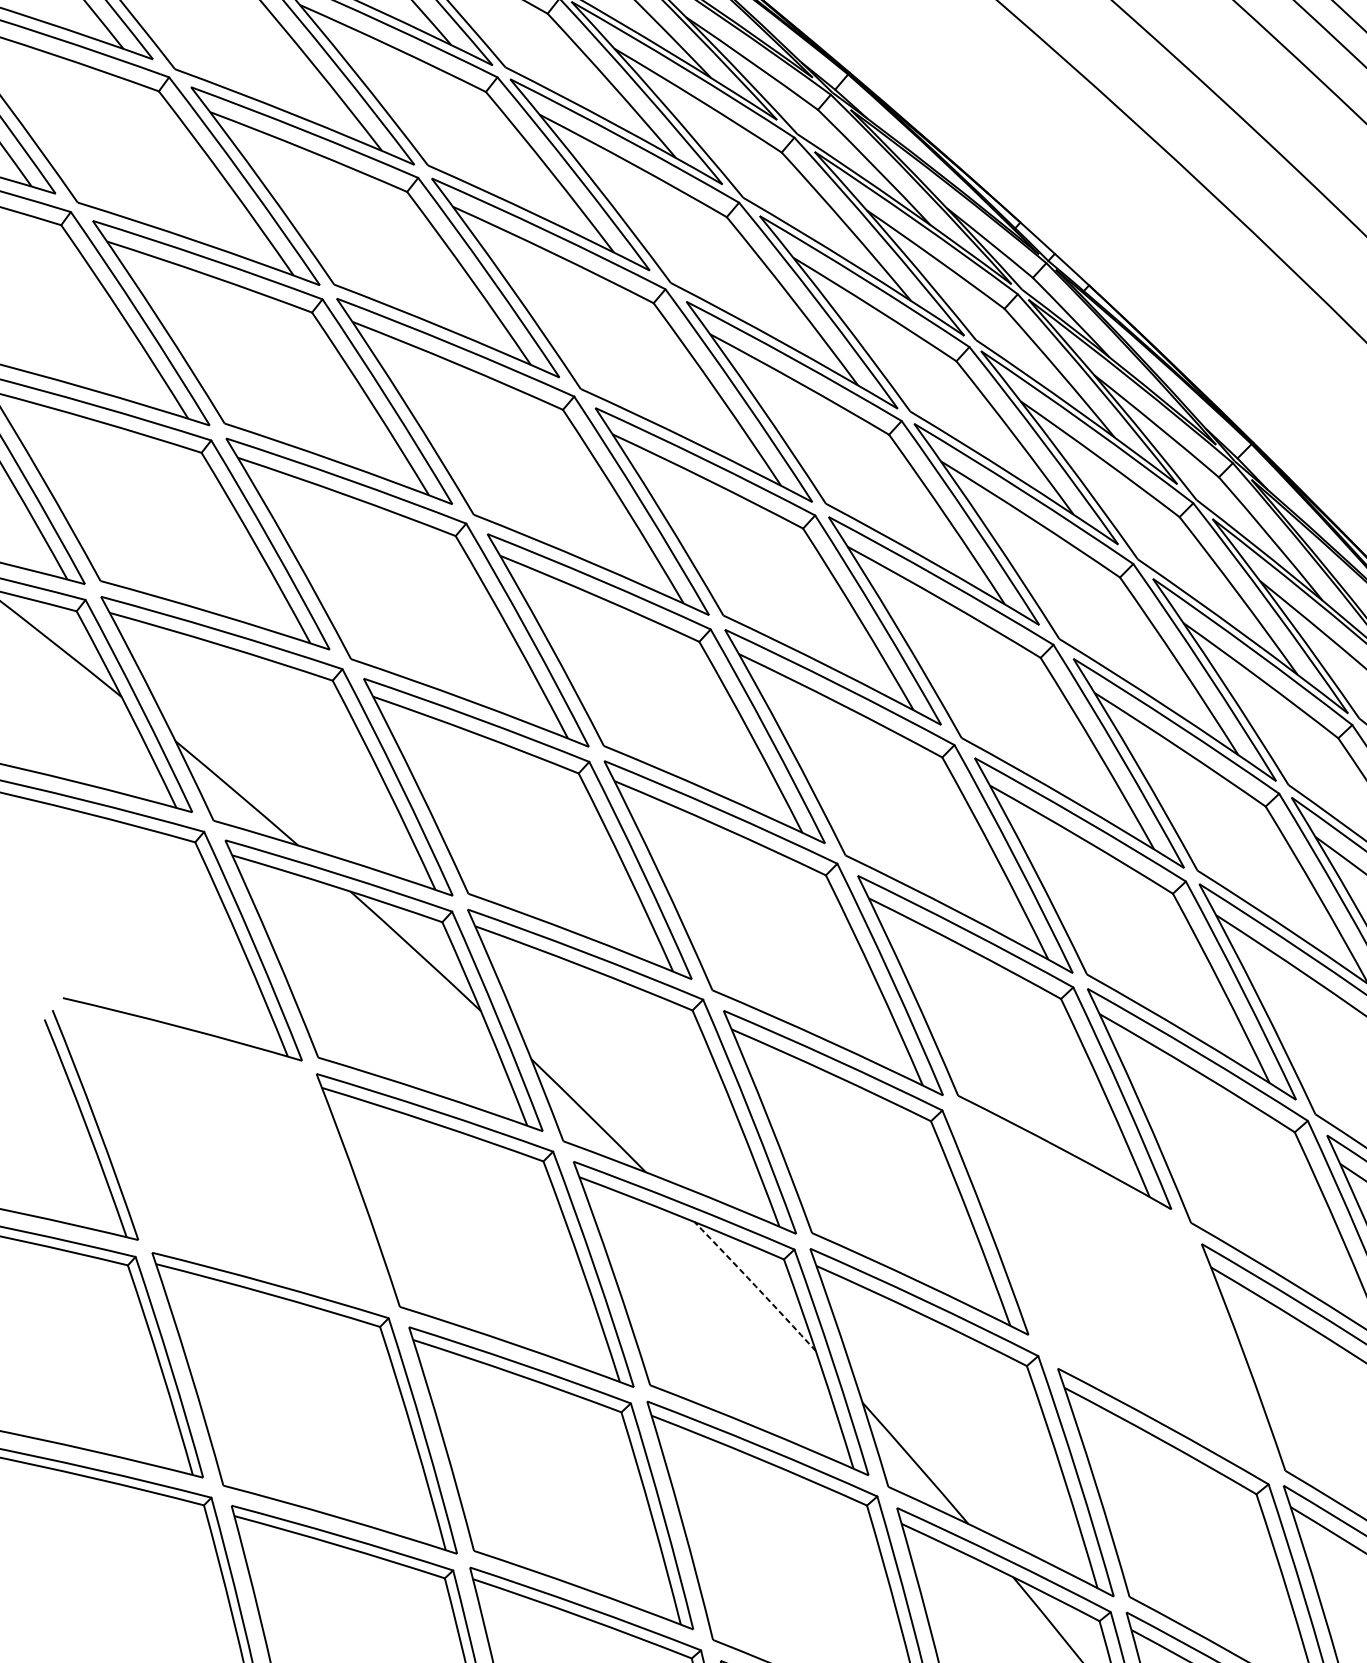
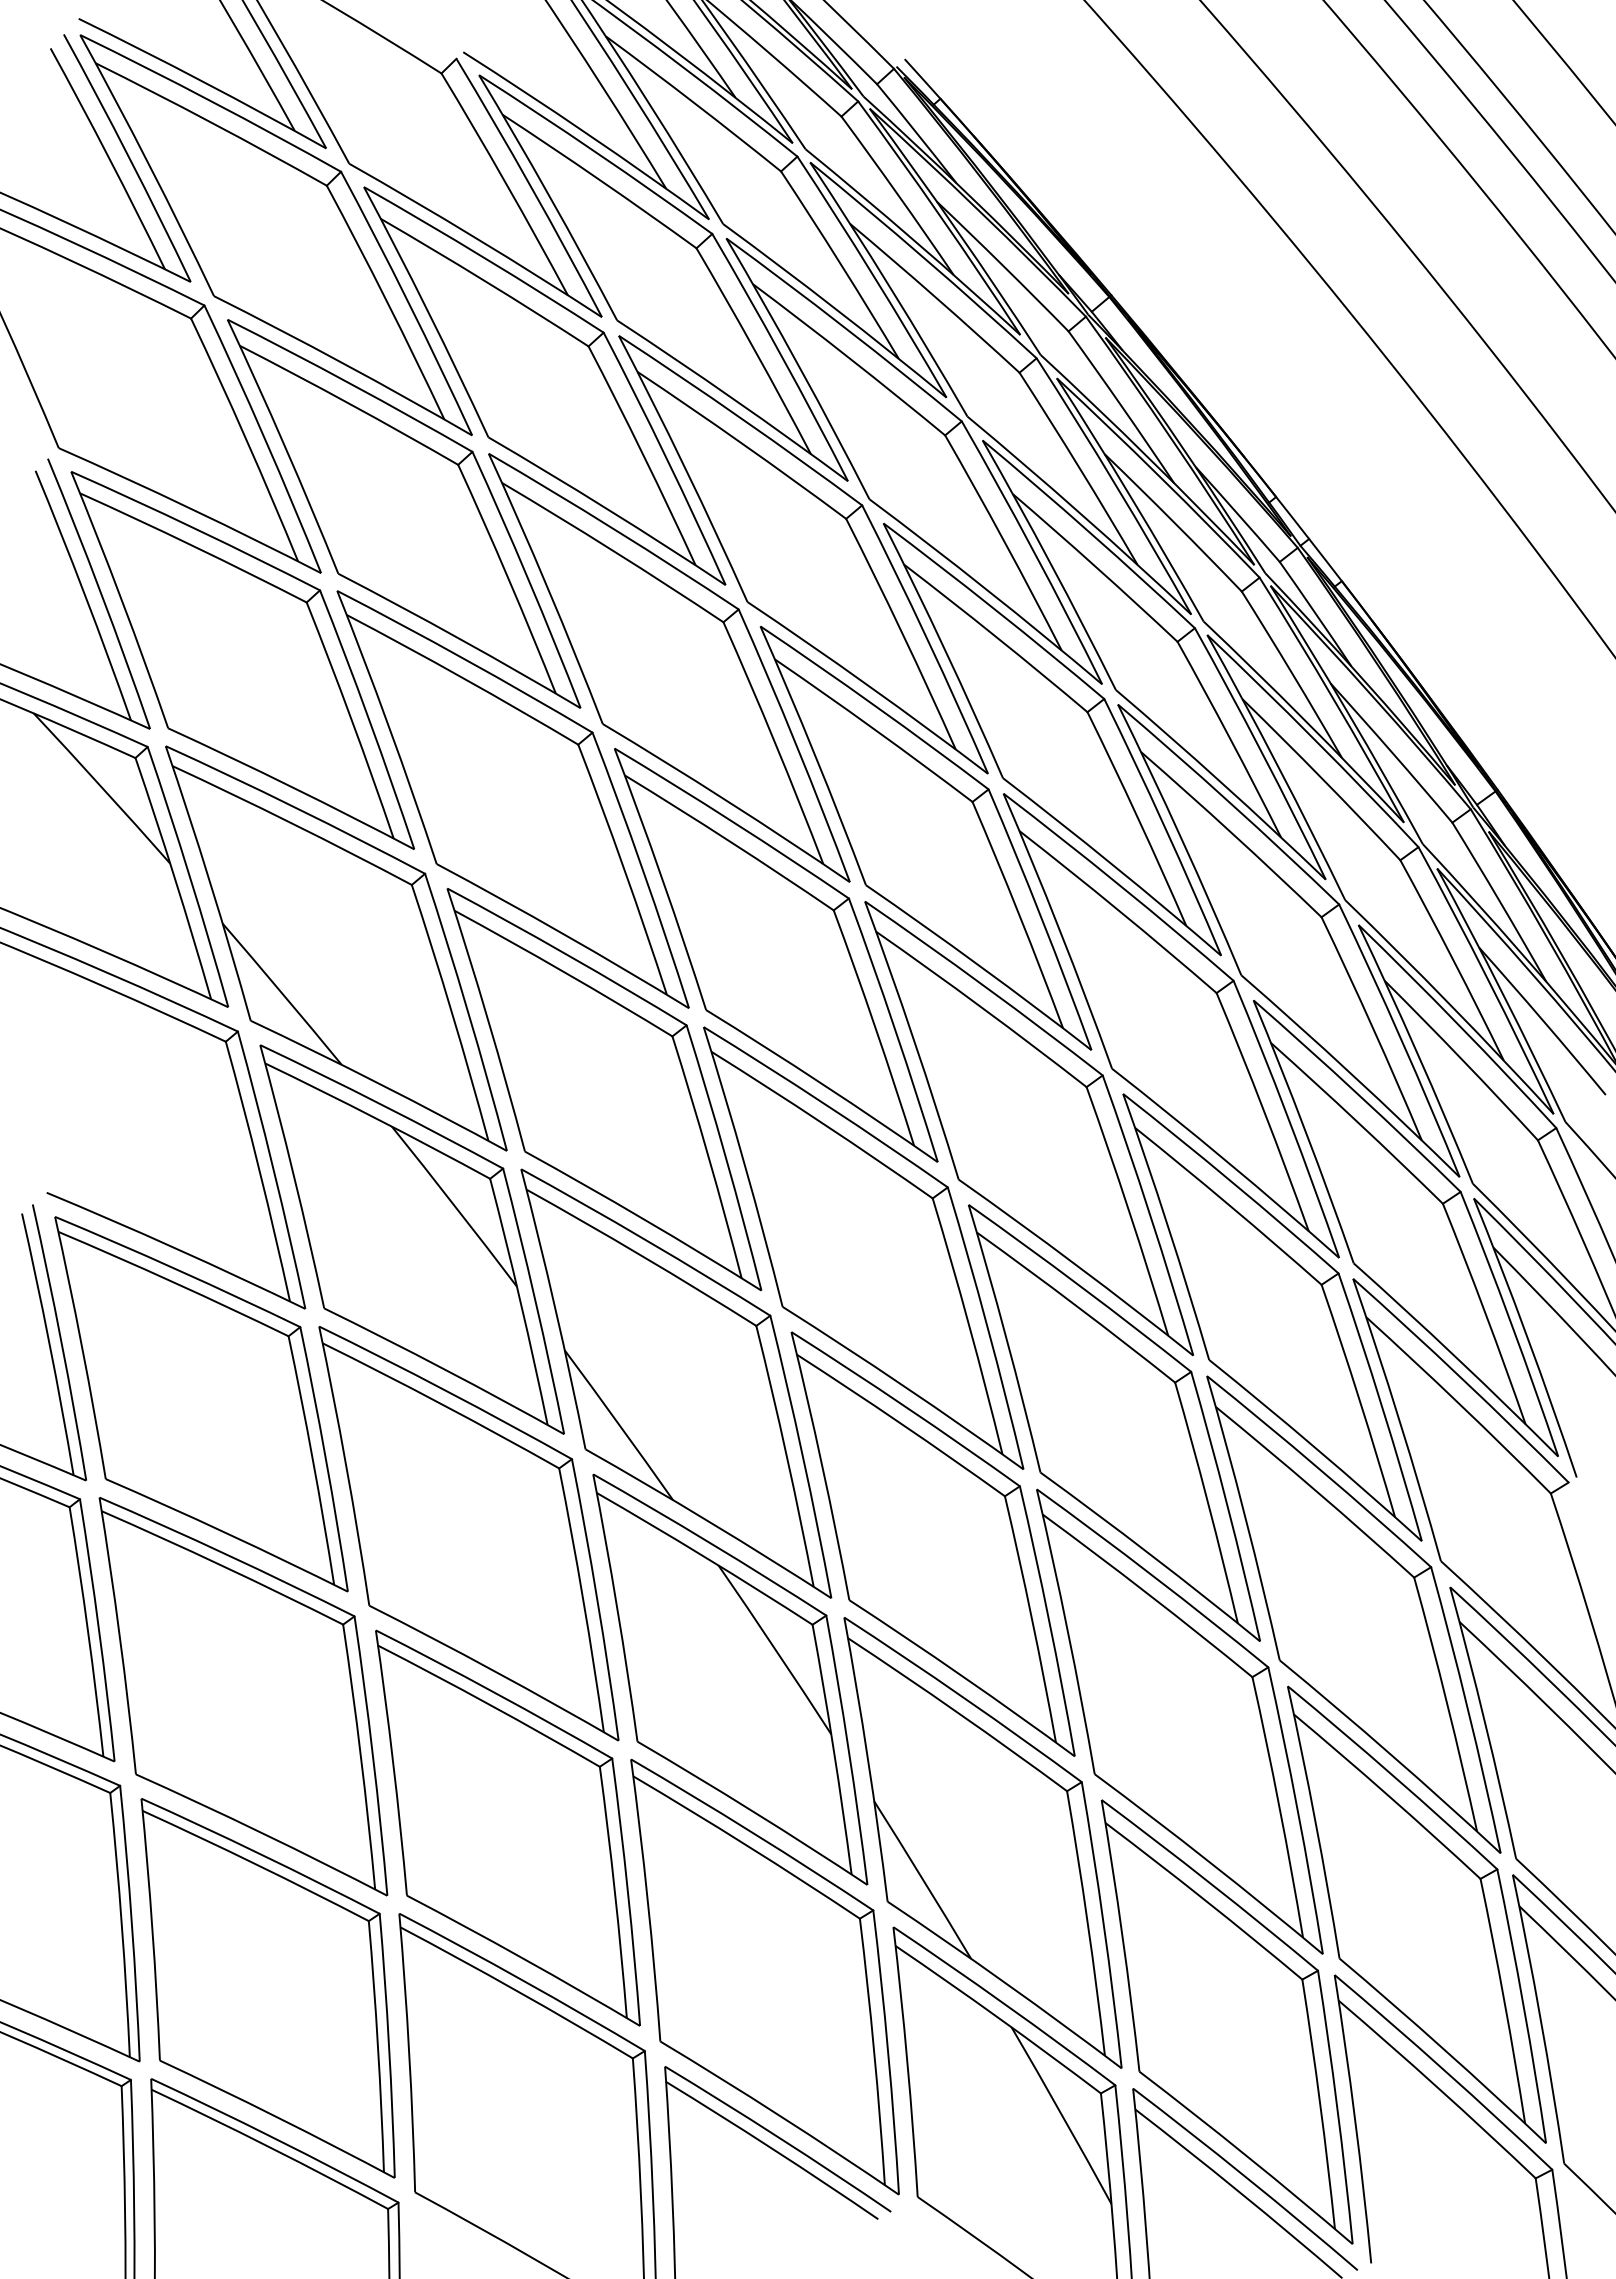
part: (226, 1157) -> (201, 1404), added
arc: (755, 1286) -> (775, 1649), dashed -> solid
part: (1113, 1289) -> (1179, 1721), added

